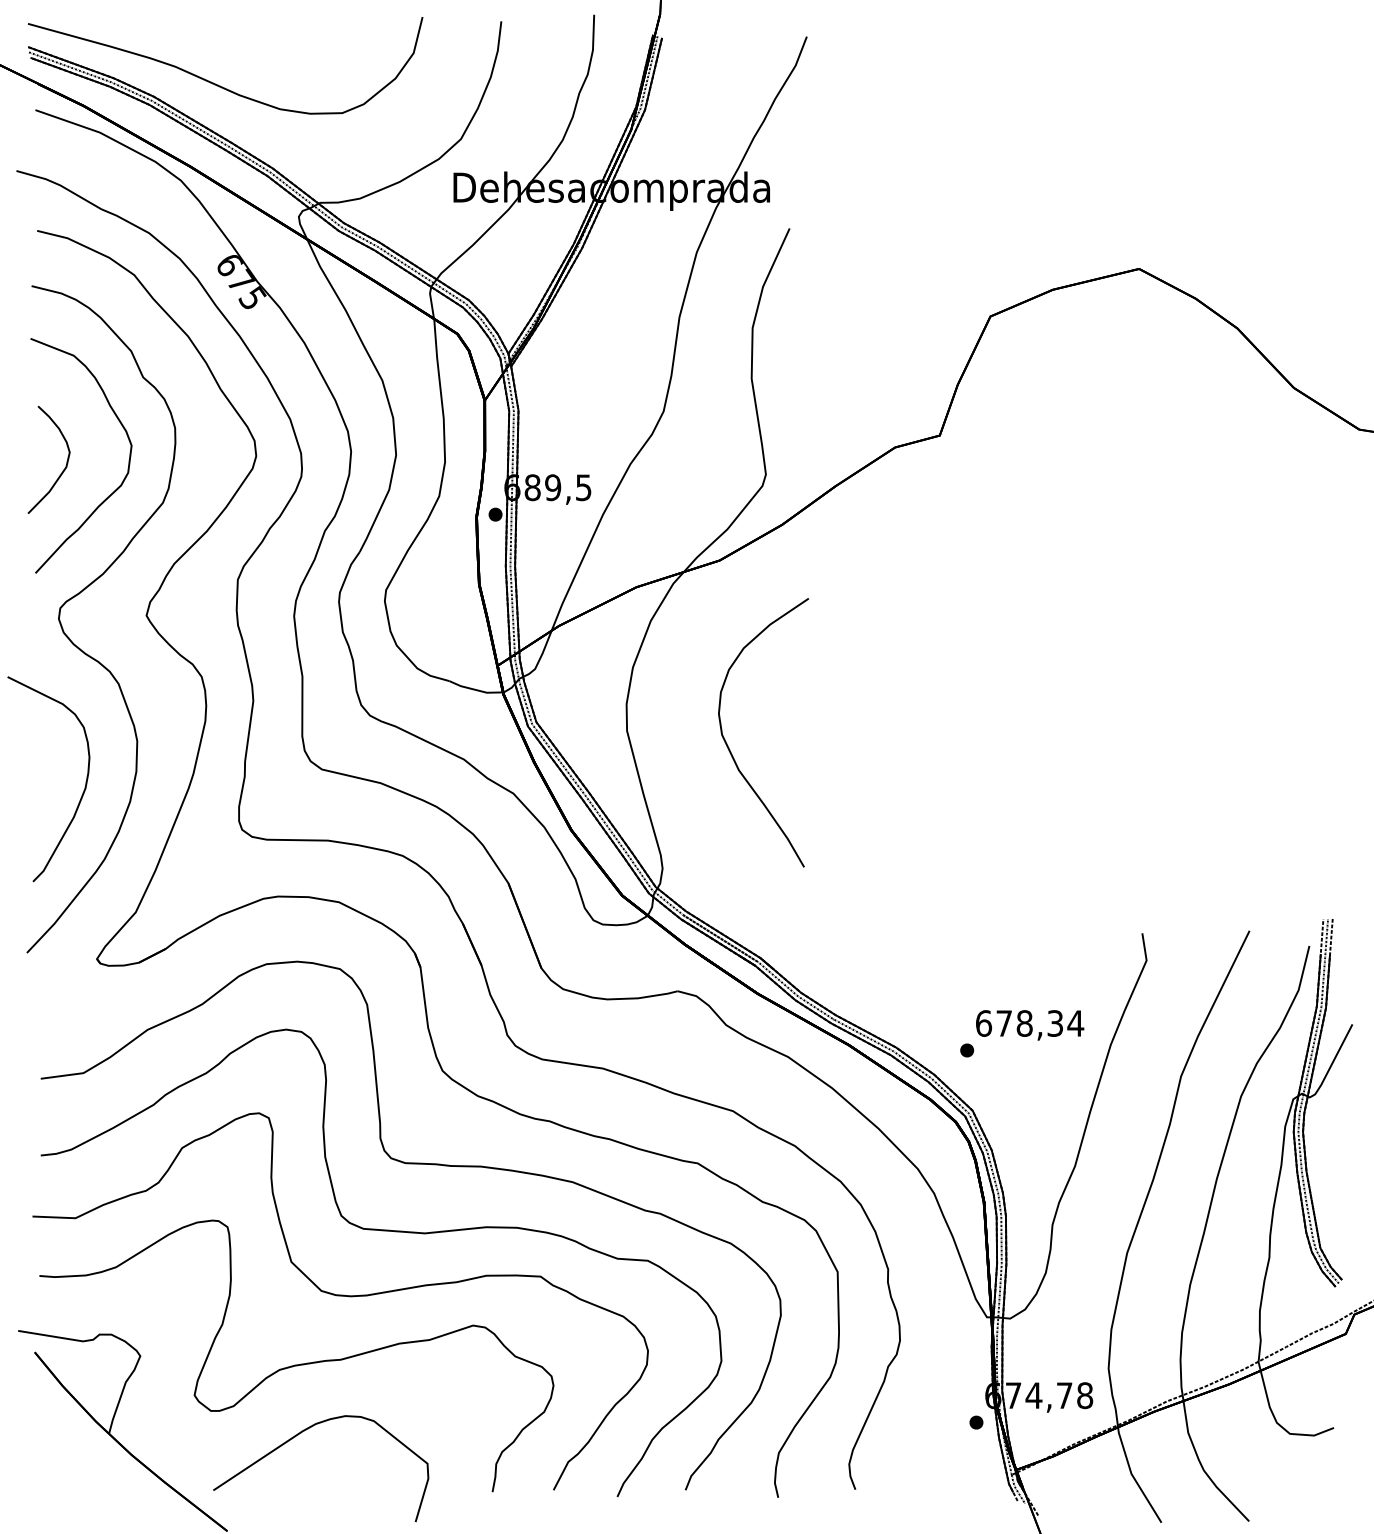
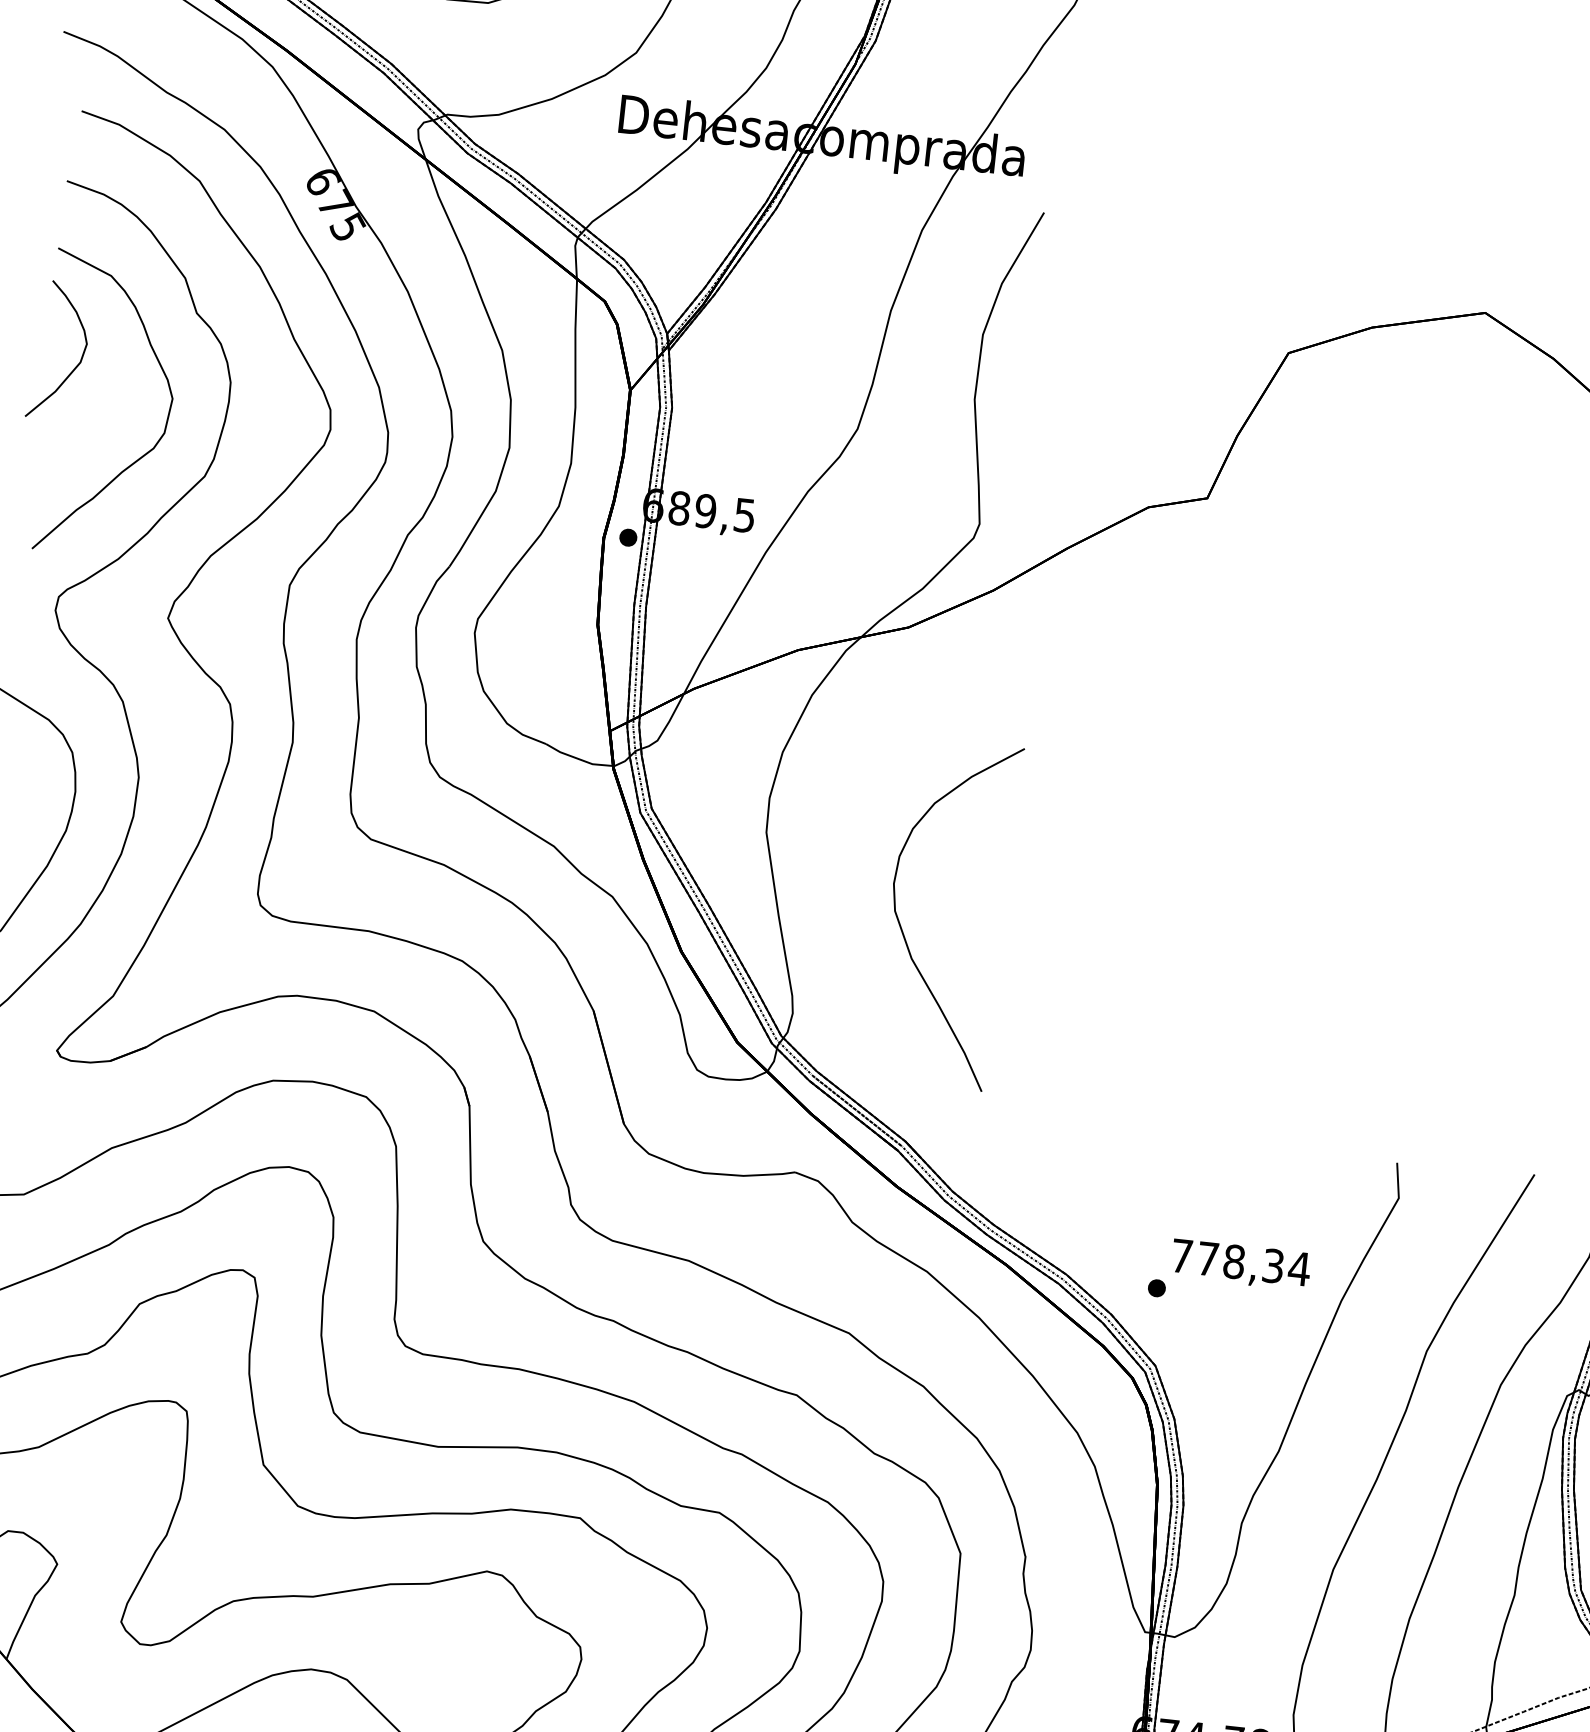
part: (62, 470) -> (75, 366), moved
curve: (730, 749) -> (903, 930), moved
text: (984, 1023) -> (1182, 1256), 678,34 -> 778,34

